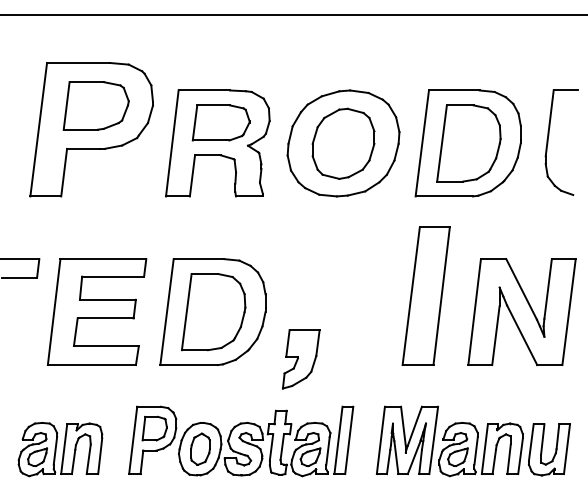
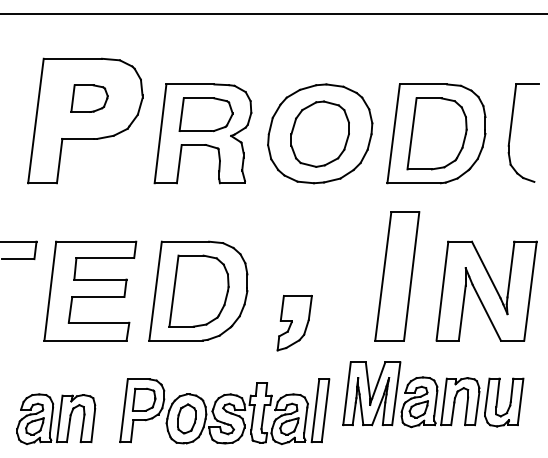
part: (96, 105) -> (89, 98), size x0.6
part: (300, 359) -> (294, 323), moved
part: (473, 441) -> (433, 394), moved

